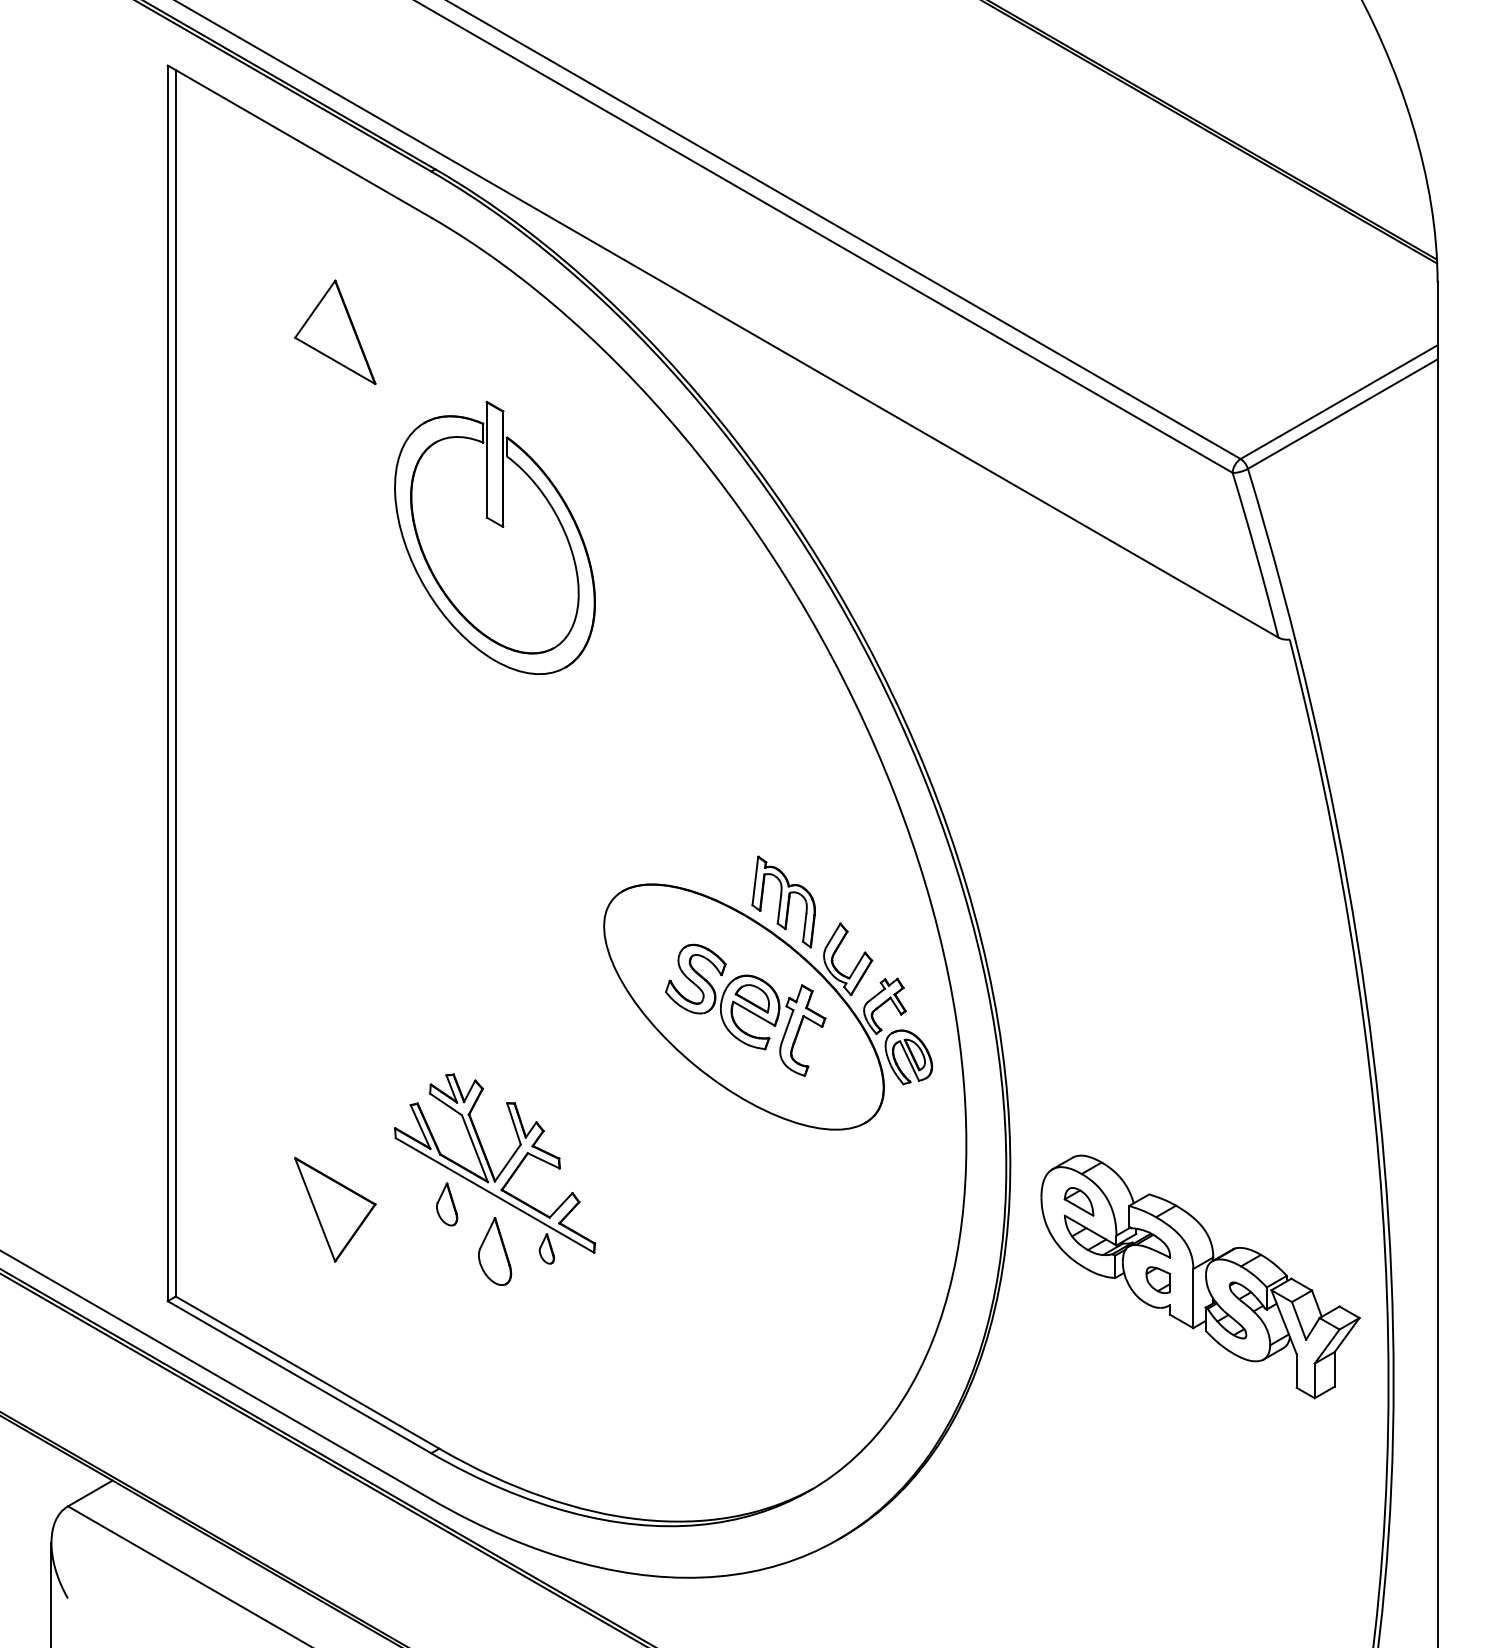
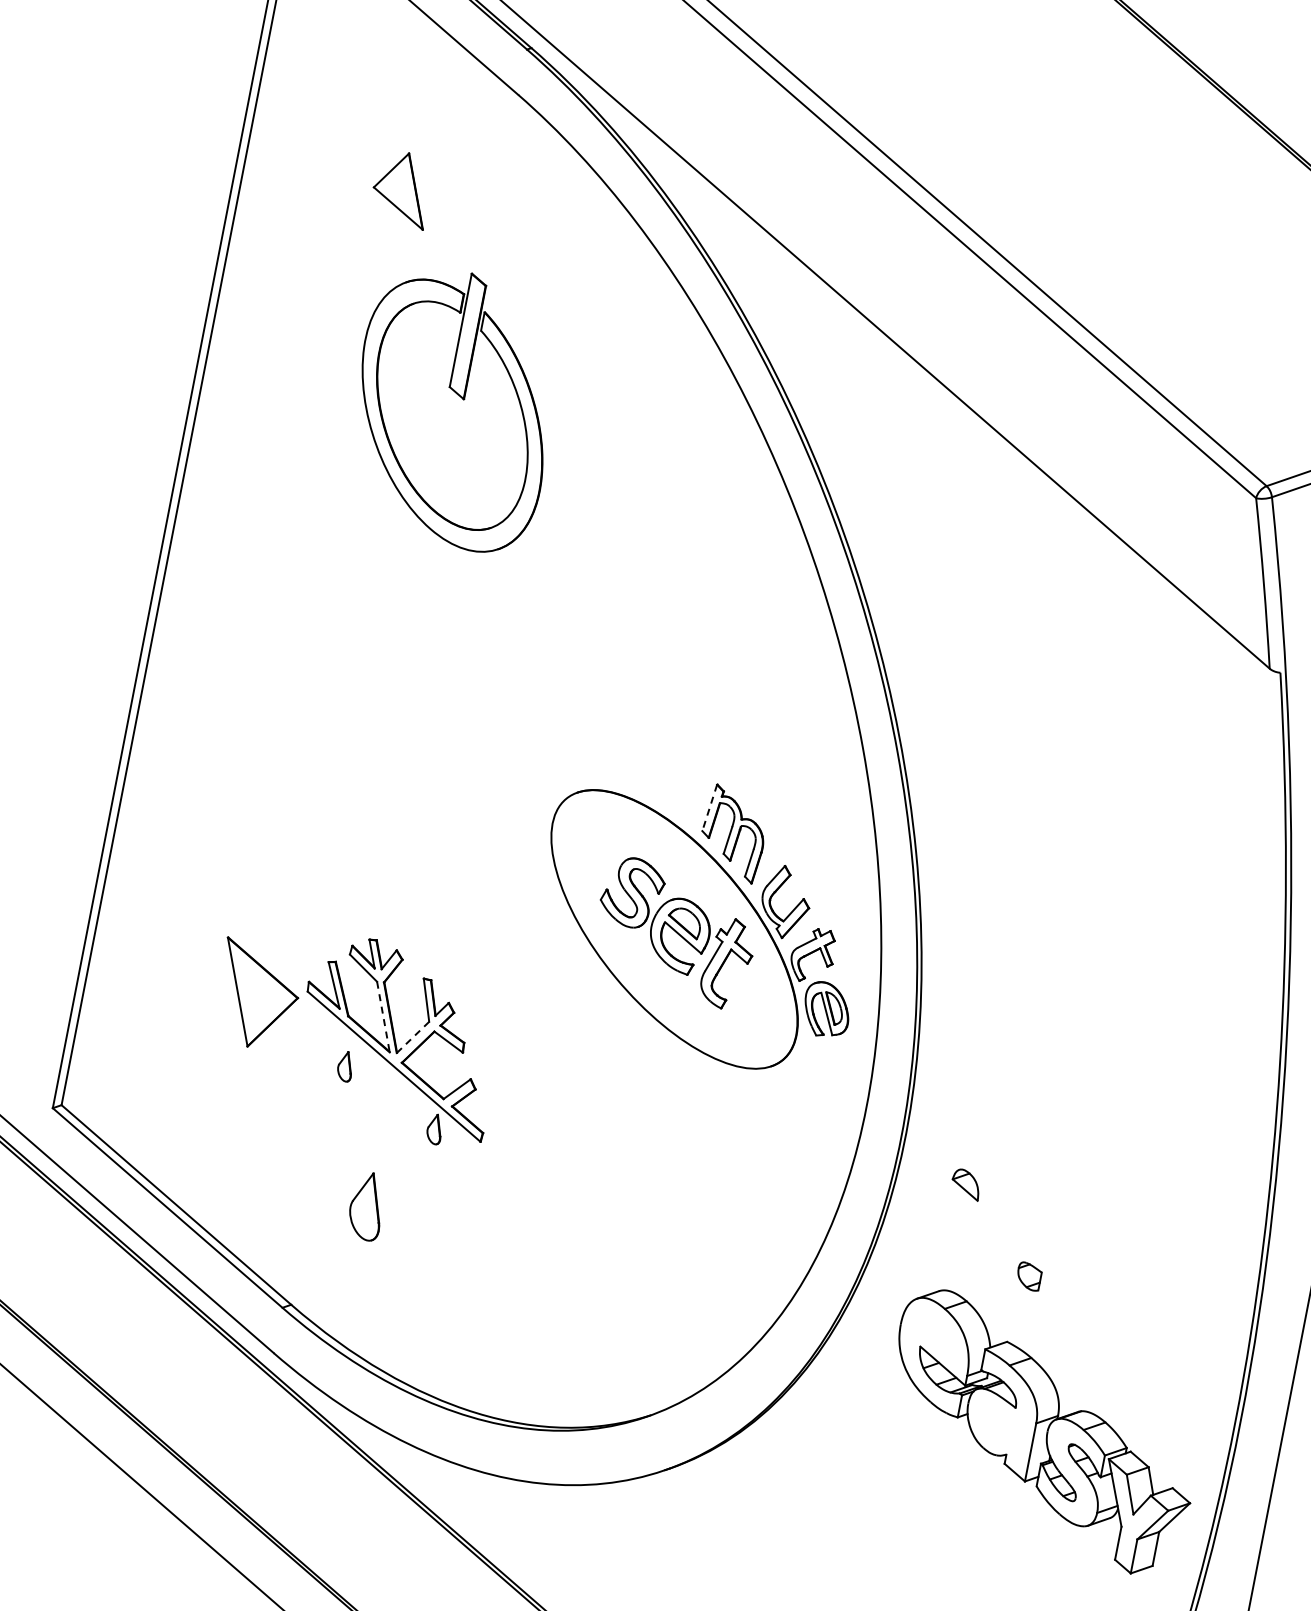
part: (335, 331) -> (402, 188), size x0.7
part: (501, 527) -> (462, 399), moved
line: (755, 881) -> (709, 808), solid -> dashed
line: (474, 1148) -> (383, 1016), solid -> dashed
line: (507, 1163) -> (412, 1037), solid -> dashed
part: (447, 1204) -> (345, 1066), size x0.7
part: (335, 1209) -> (257, 995), moved
part: (495, 1251) -> (367, 1206), moved
part: (1200, 1276) -> (1041, 1432), moved

